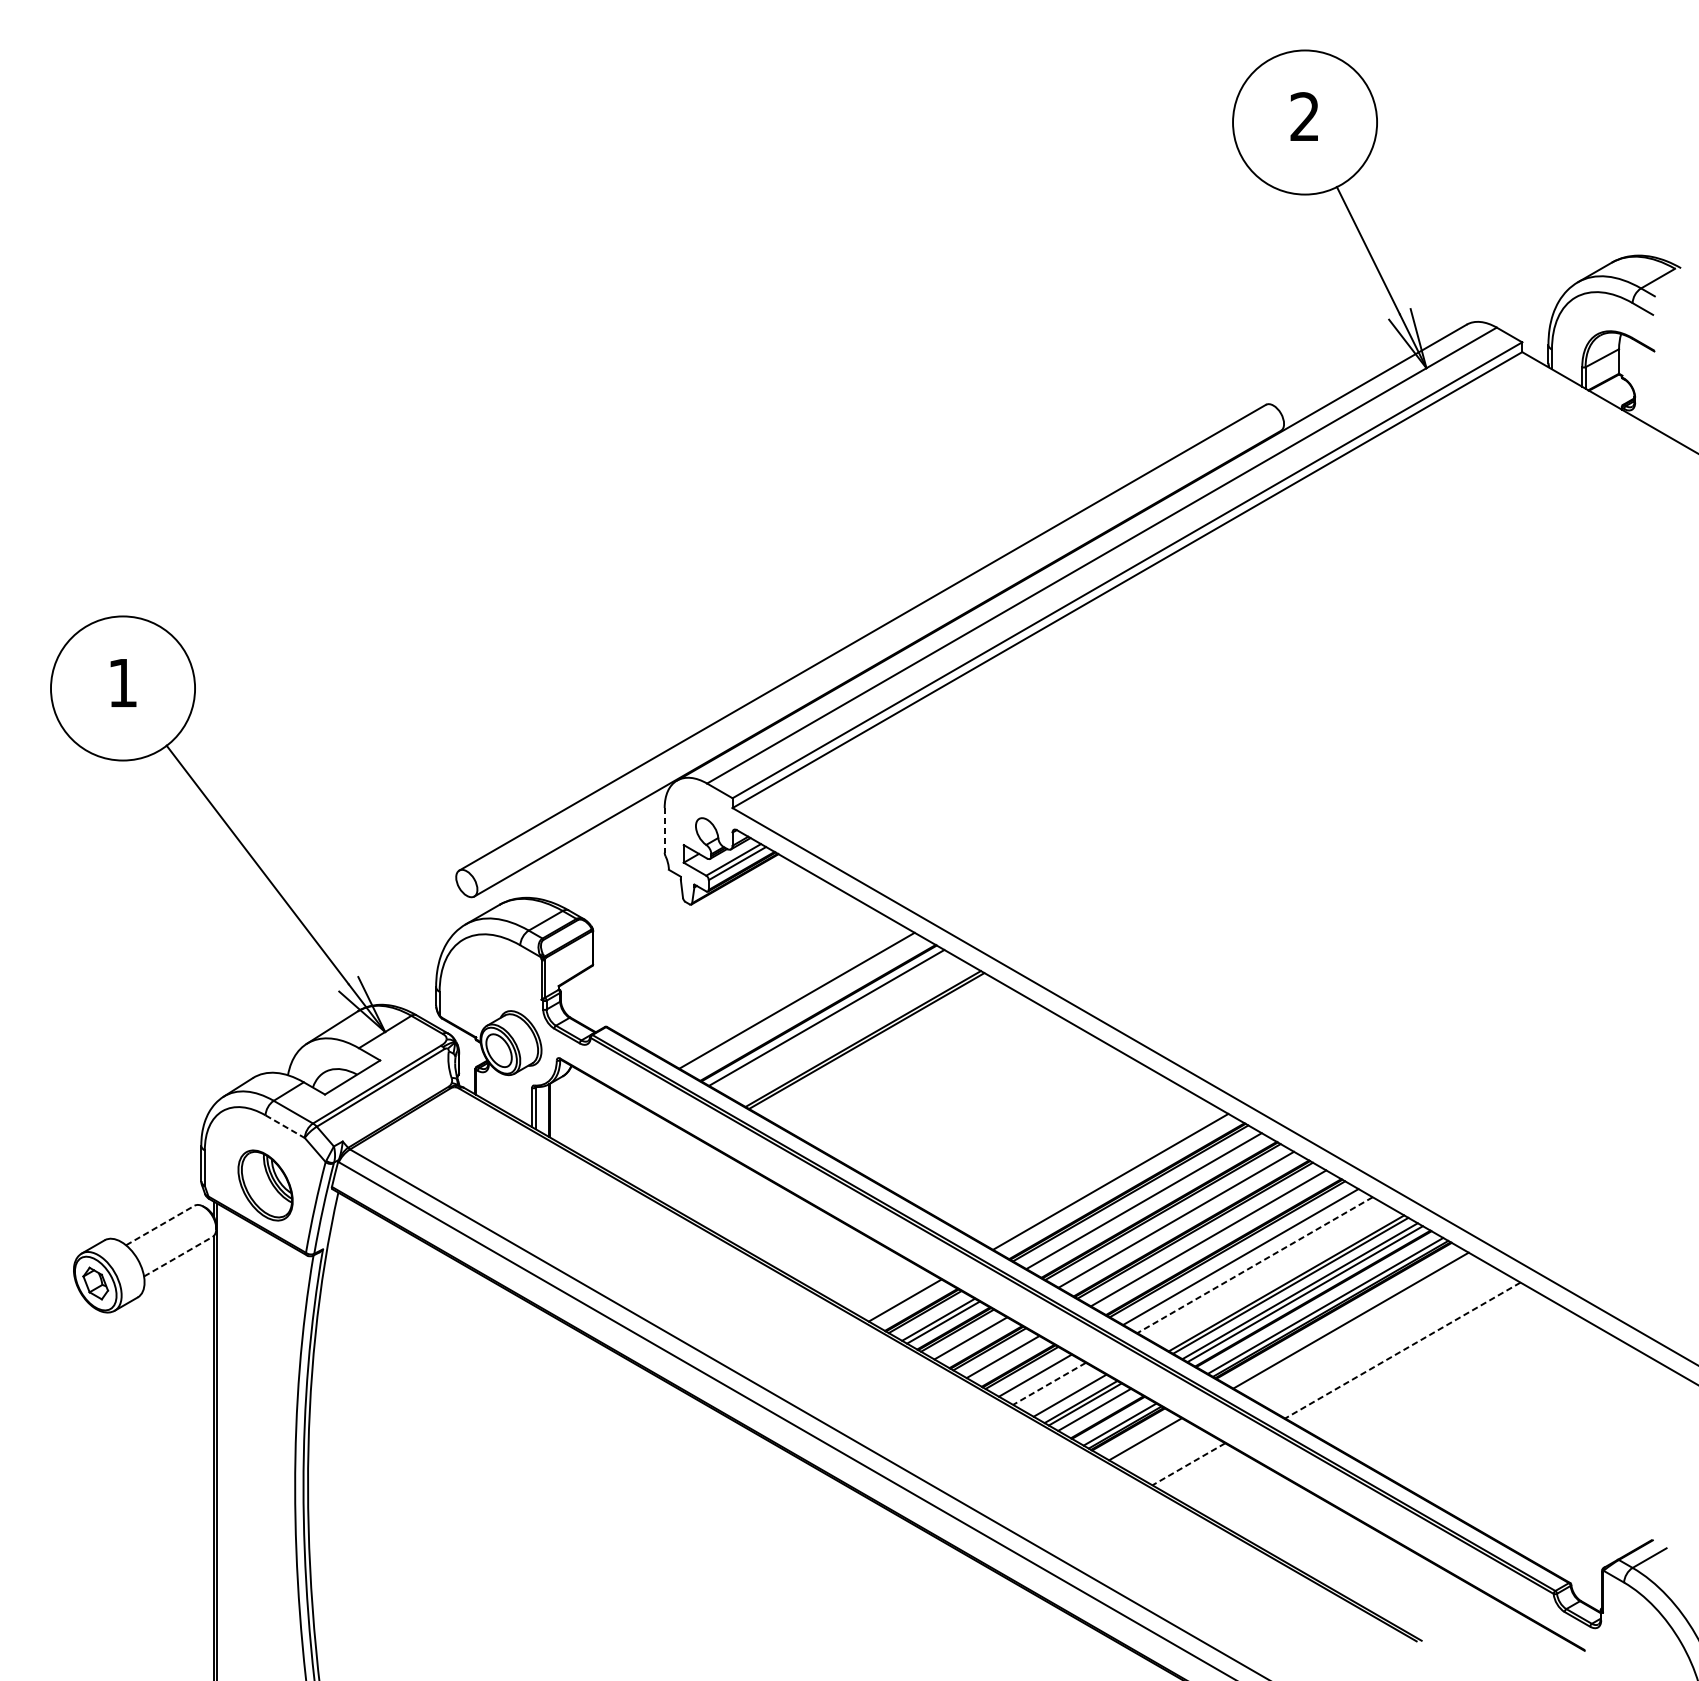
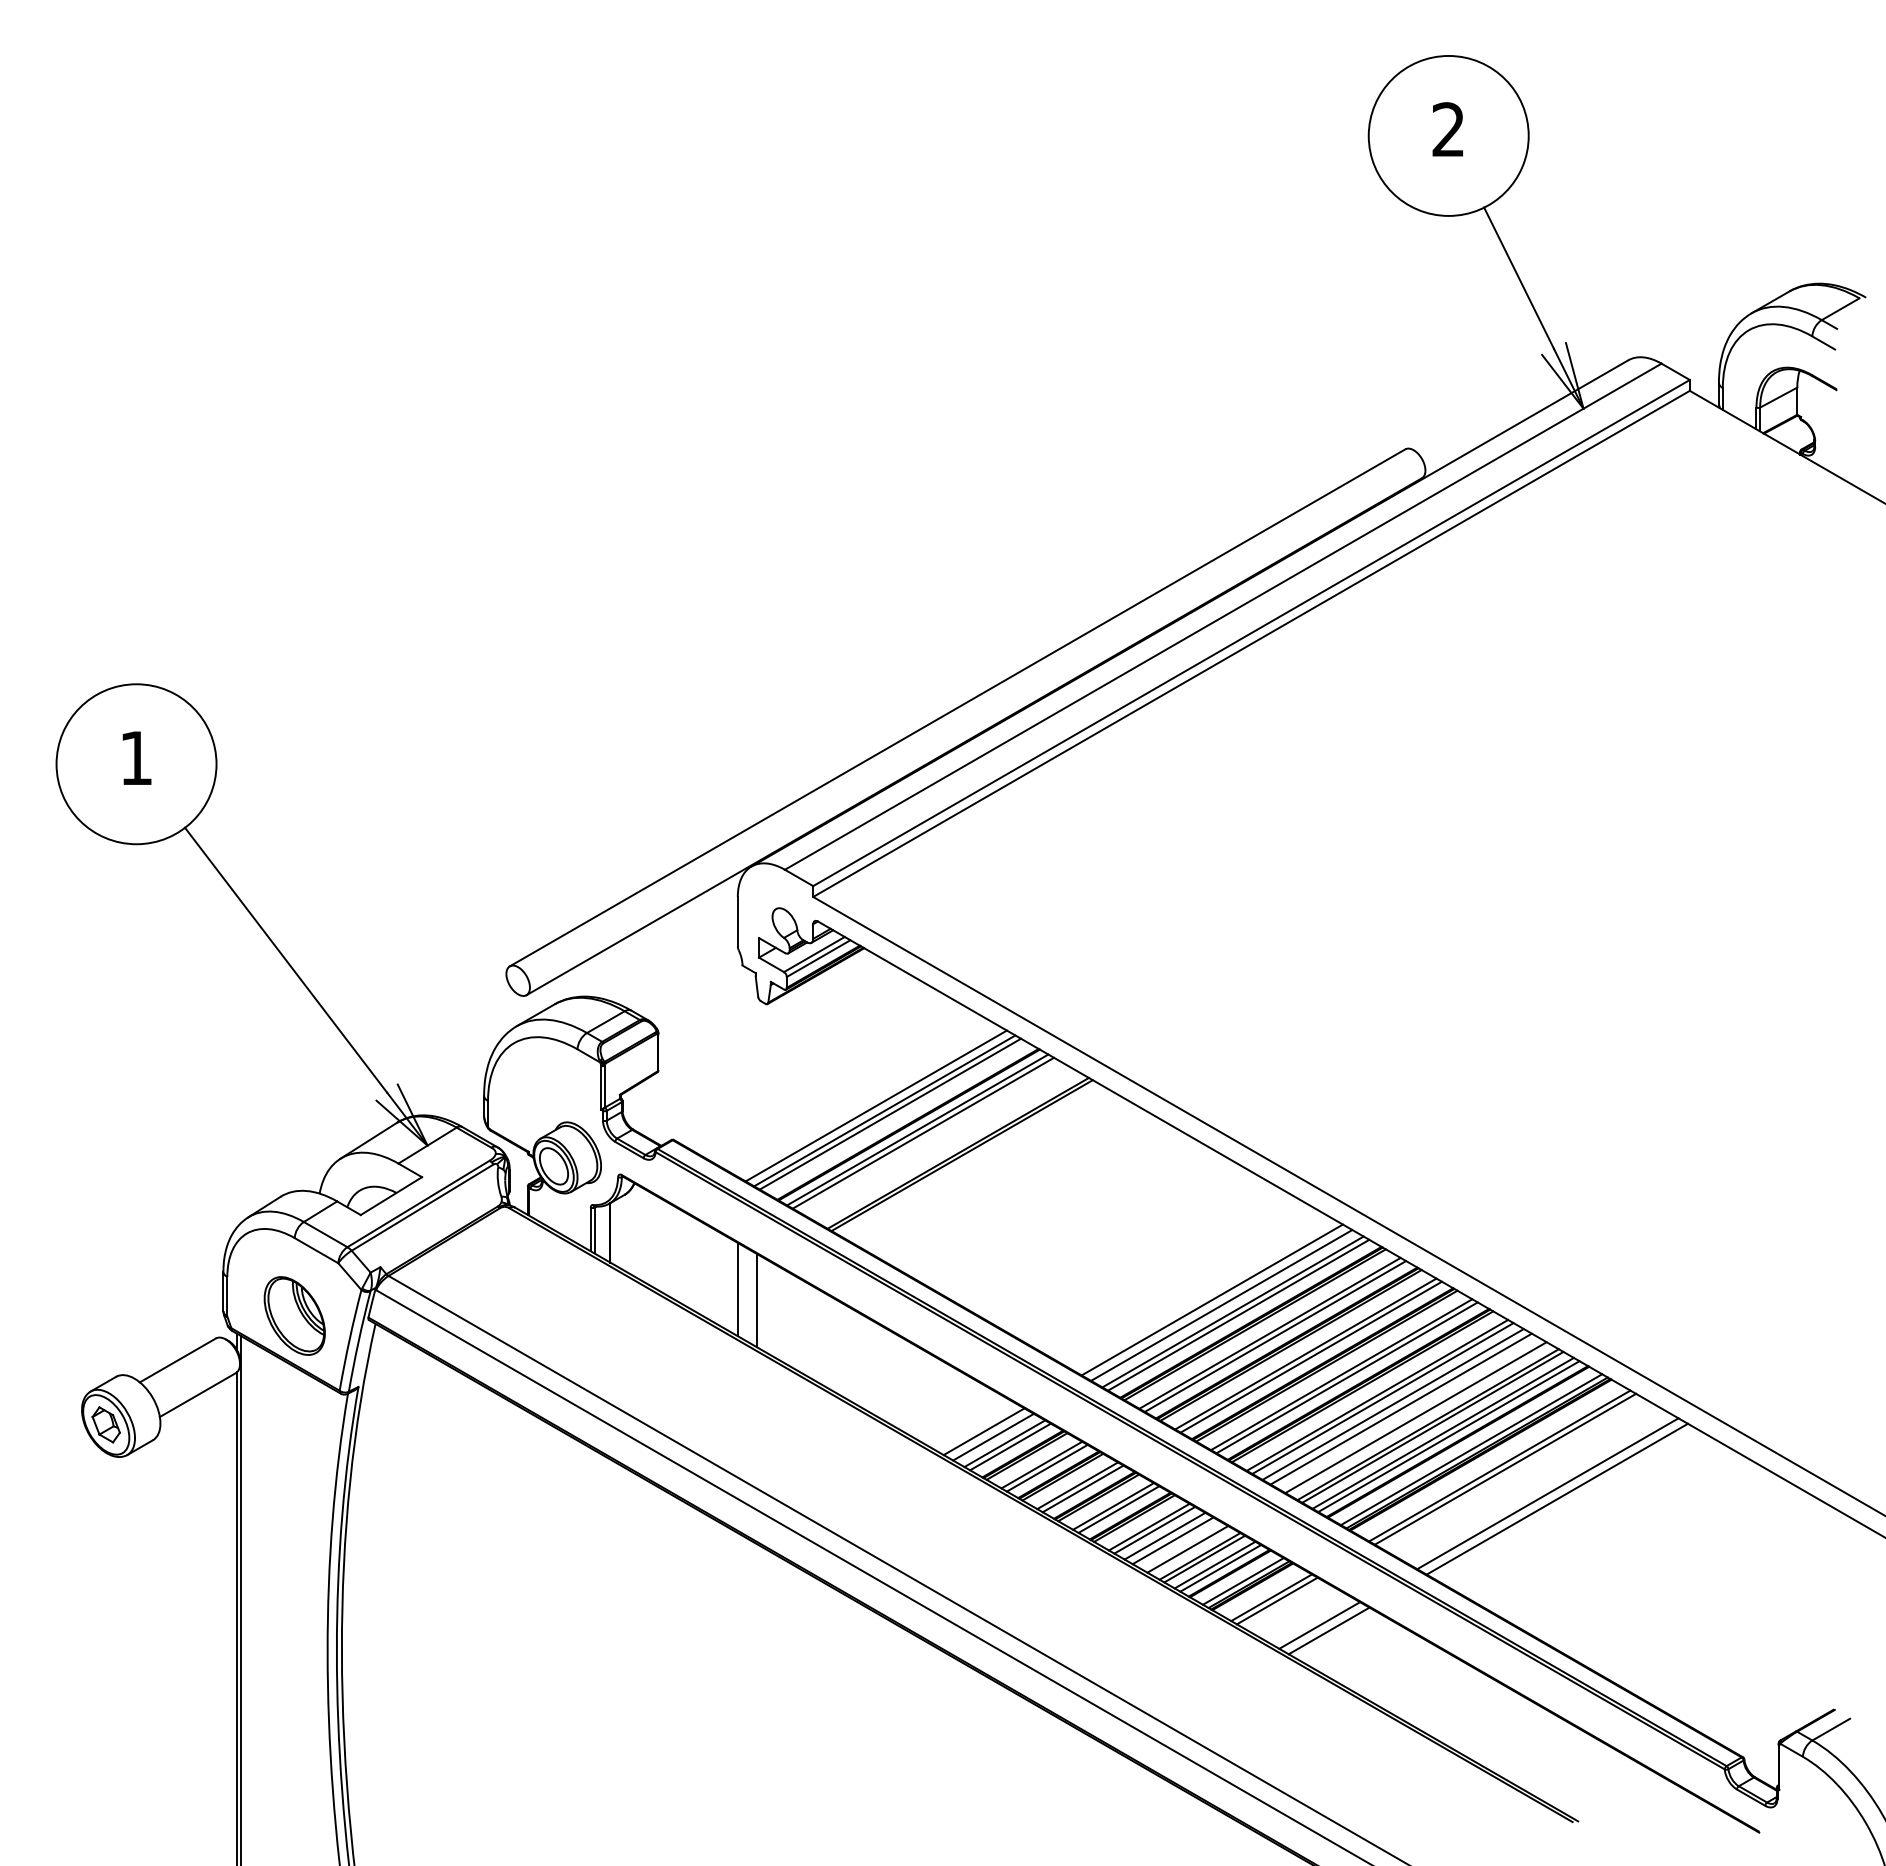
line: (664, 830) -> (737, 921), dashed -> solid
line: (788, 995) -> (875, 1105), added
line: (802, 1003) -> (890, 1113), added
line: (831, 1020) -> (923, 1132), added
line: (286, 1126) -> (317, 1250), dashed -> solid
line: (664, 1161) -> (737, 1289), added
line: (1091, 1170) -> (1211, 1299), added
line: (681, 1171) -> (756, 1300), added
line: (1100, 1176) -> (1221, 1305), added
line: (1115, 1184) -> (1238, 1314), added
line: (1149, 1203) -> (1275, 1336), added
line: (1180, 1221) -> (1310, 1356), added
line: (159, 1225) -> (177, 1360), dashed -> solid
line: (1212, 1240) -> (1346, 1377), added
line: (177, 1257) -> (197, 1395), dashed -> solid
line: (1245, 1259) -> (1382, 1398), added
line: (1255, 1265) -> (1393, 1404), dashed -> solid
line: (1261, 1268) -> (1400, 1408), added
line: (1275, 1276) -> (1415, 1417), added
line: (885, 1289) -> (983, 1431), added
line: (894, 1294) -> (993, 1436), added
line: (910, 1303) -> (1010, 1446), added
line: (1356, 1322) -> (1505, 1468), added
line: (975, 1340) -> (1082, 1488), added
line: (1394, 1345) -> (1547, 1493), added
line: (1403, 1350) -> (1557, 1499), dashed -> solid
line: (1007, 1359) -> (1118, 1509), added
line: (1040, 1377) -> (1154, 1529), added
line: (1049, 1384) -> (1165, 1536), dashed -> solid
line: (1056, 1387) -> (1172, 1540), added
line: (1099, 1412) -> (1220, 1568), added
line: (1149, 1441) -> (1276, 1600), added
line: (1188, 1464) -> (1319, 1625), dashed -> solid
line: (1196, 1468) -> (1328, 1630), added

